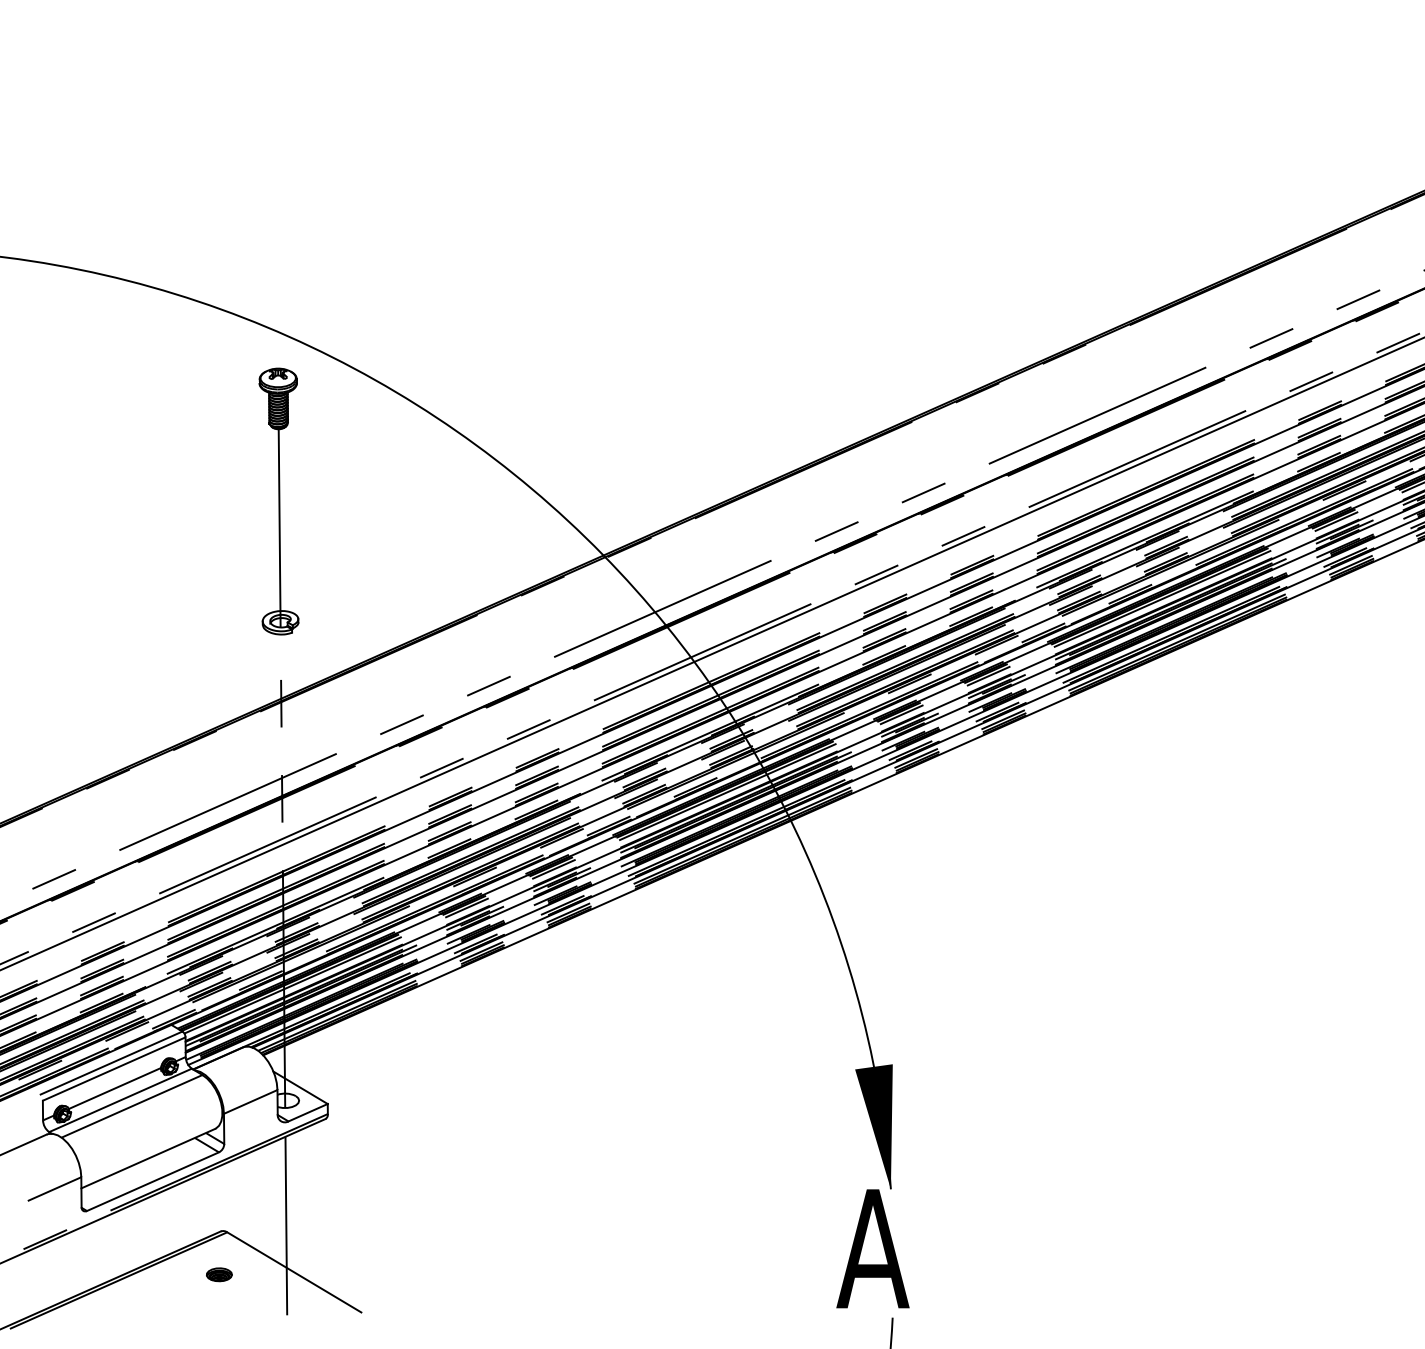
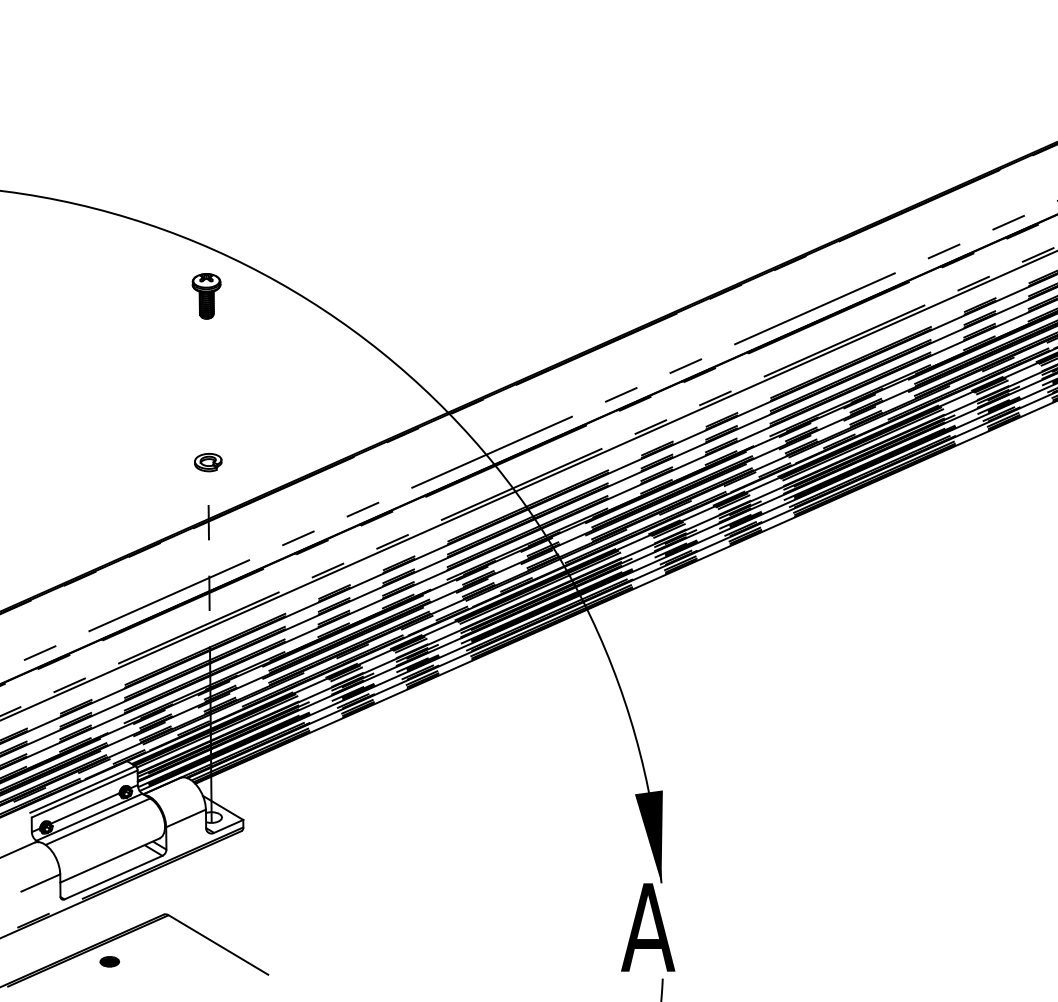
line: (279, 528) -> (207, 392), removed
line: (286, 1225) -> (212, 910), removed
part: (218, 1274) -> (109, 961), moved

